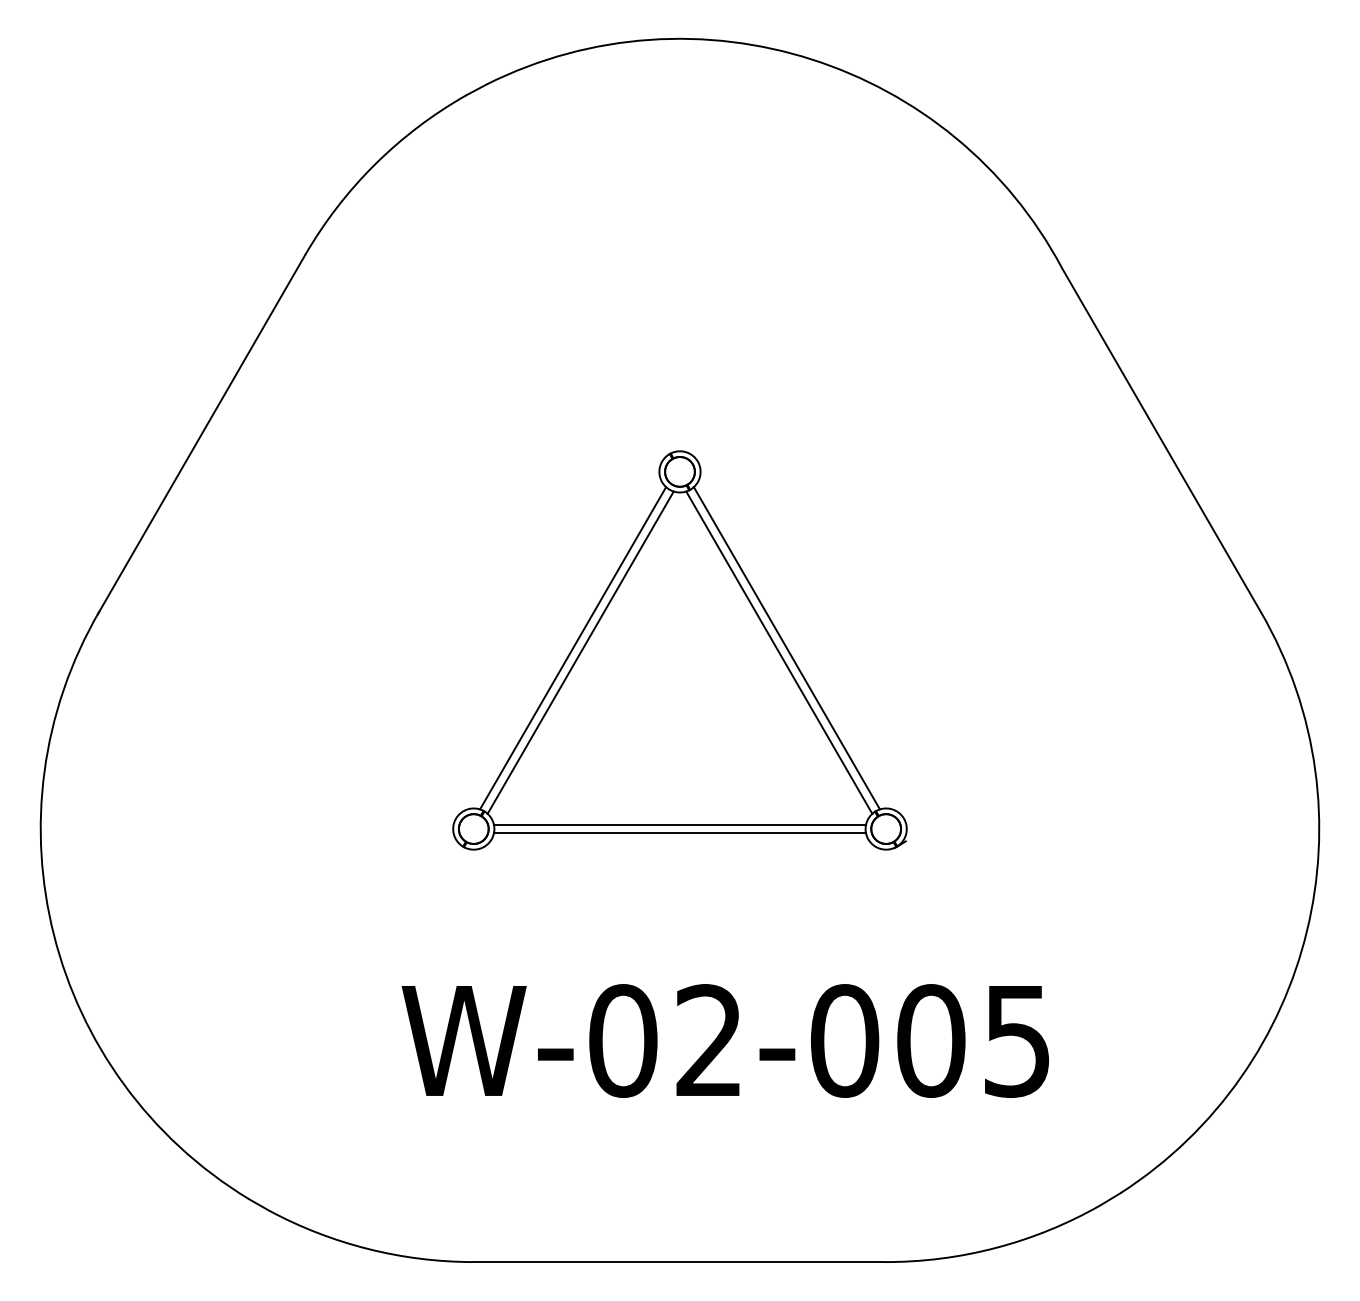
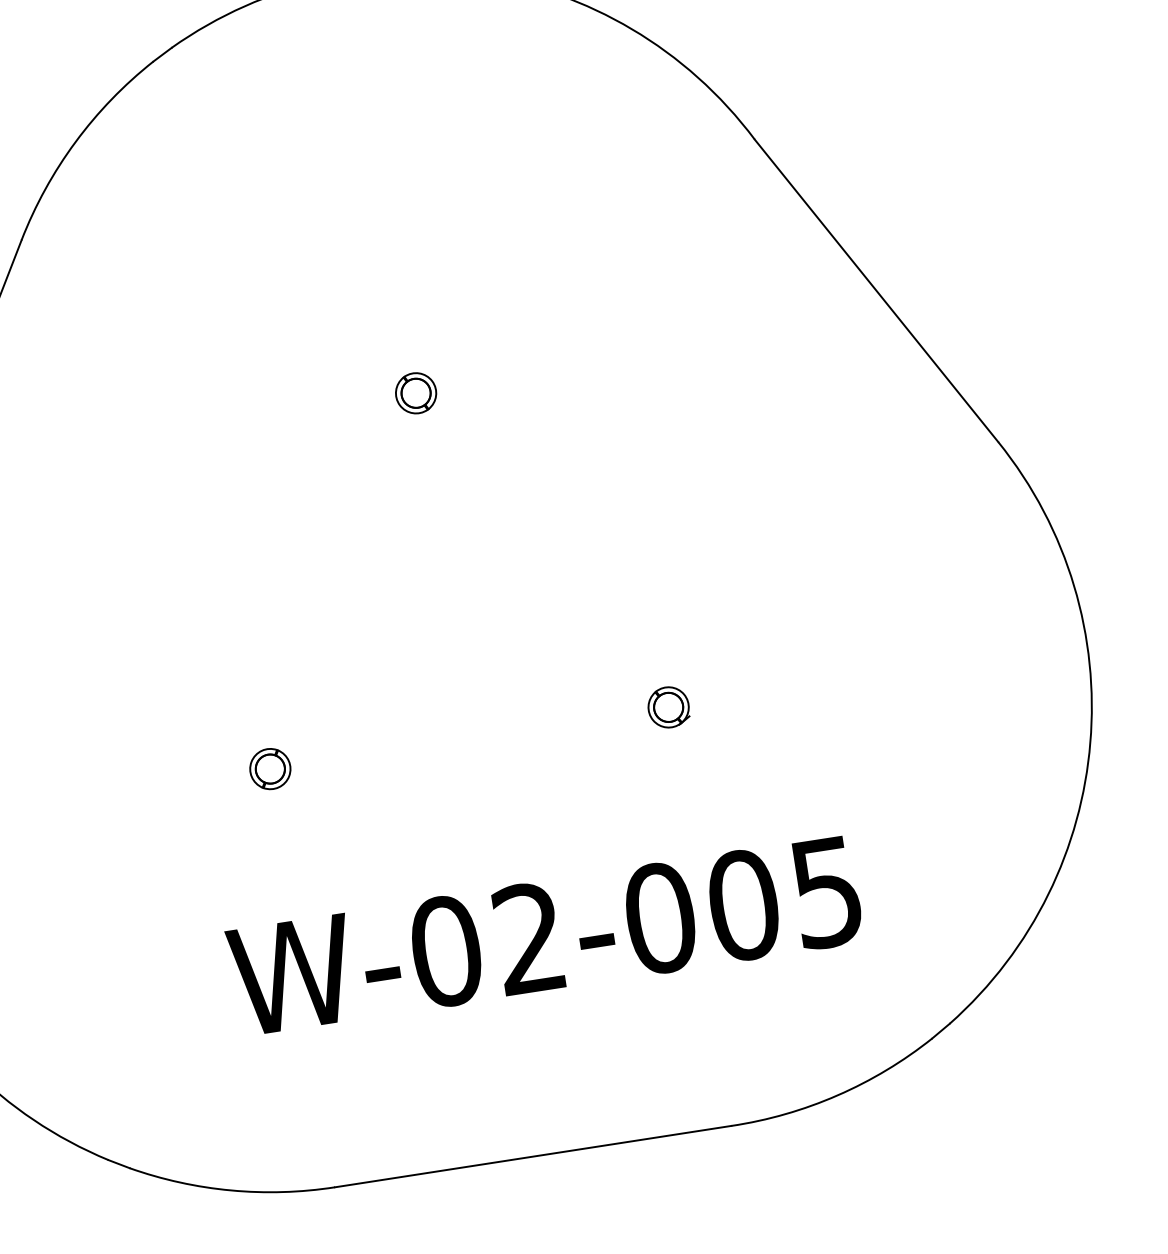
line: (573, 648) -> (339, 579), removed
line: (786, 648) -> (545, 547), removed
line: (580, 652) -> (347, 582), removed
line: (779, 652) -> (539, 552), removed
line: (679, 824) -> (468, 733), removed
line: (679, 833) -> (469, 742), removed

